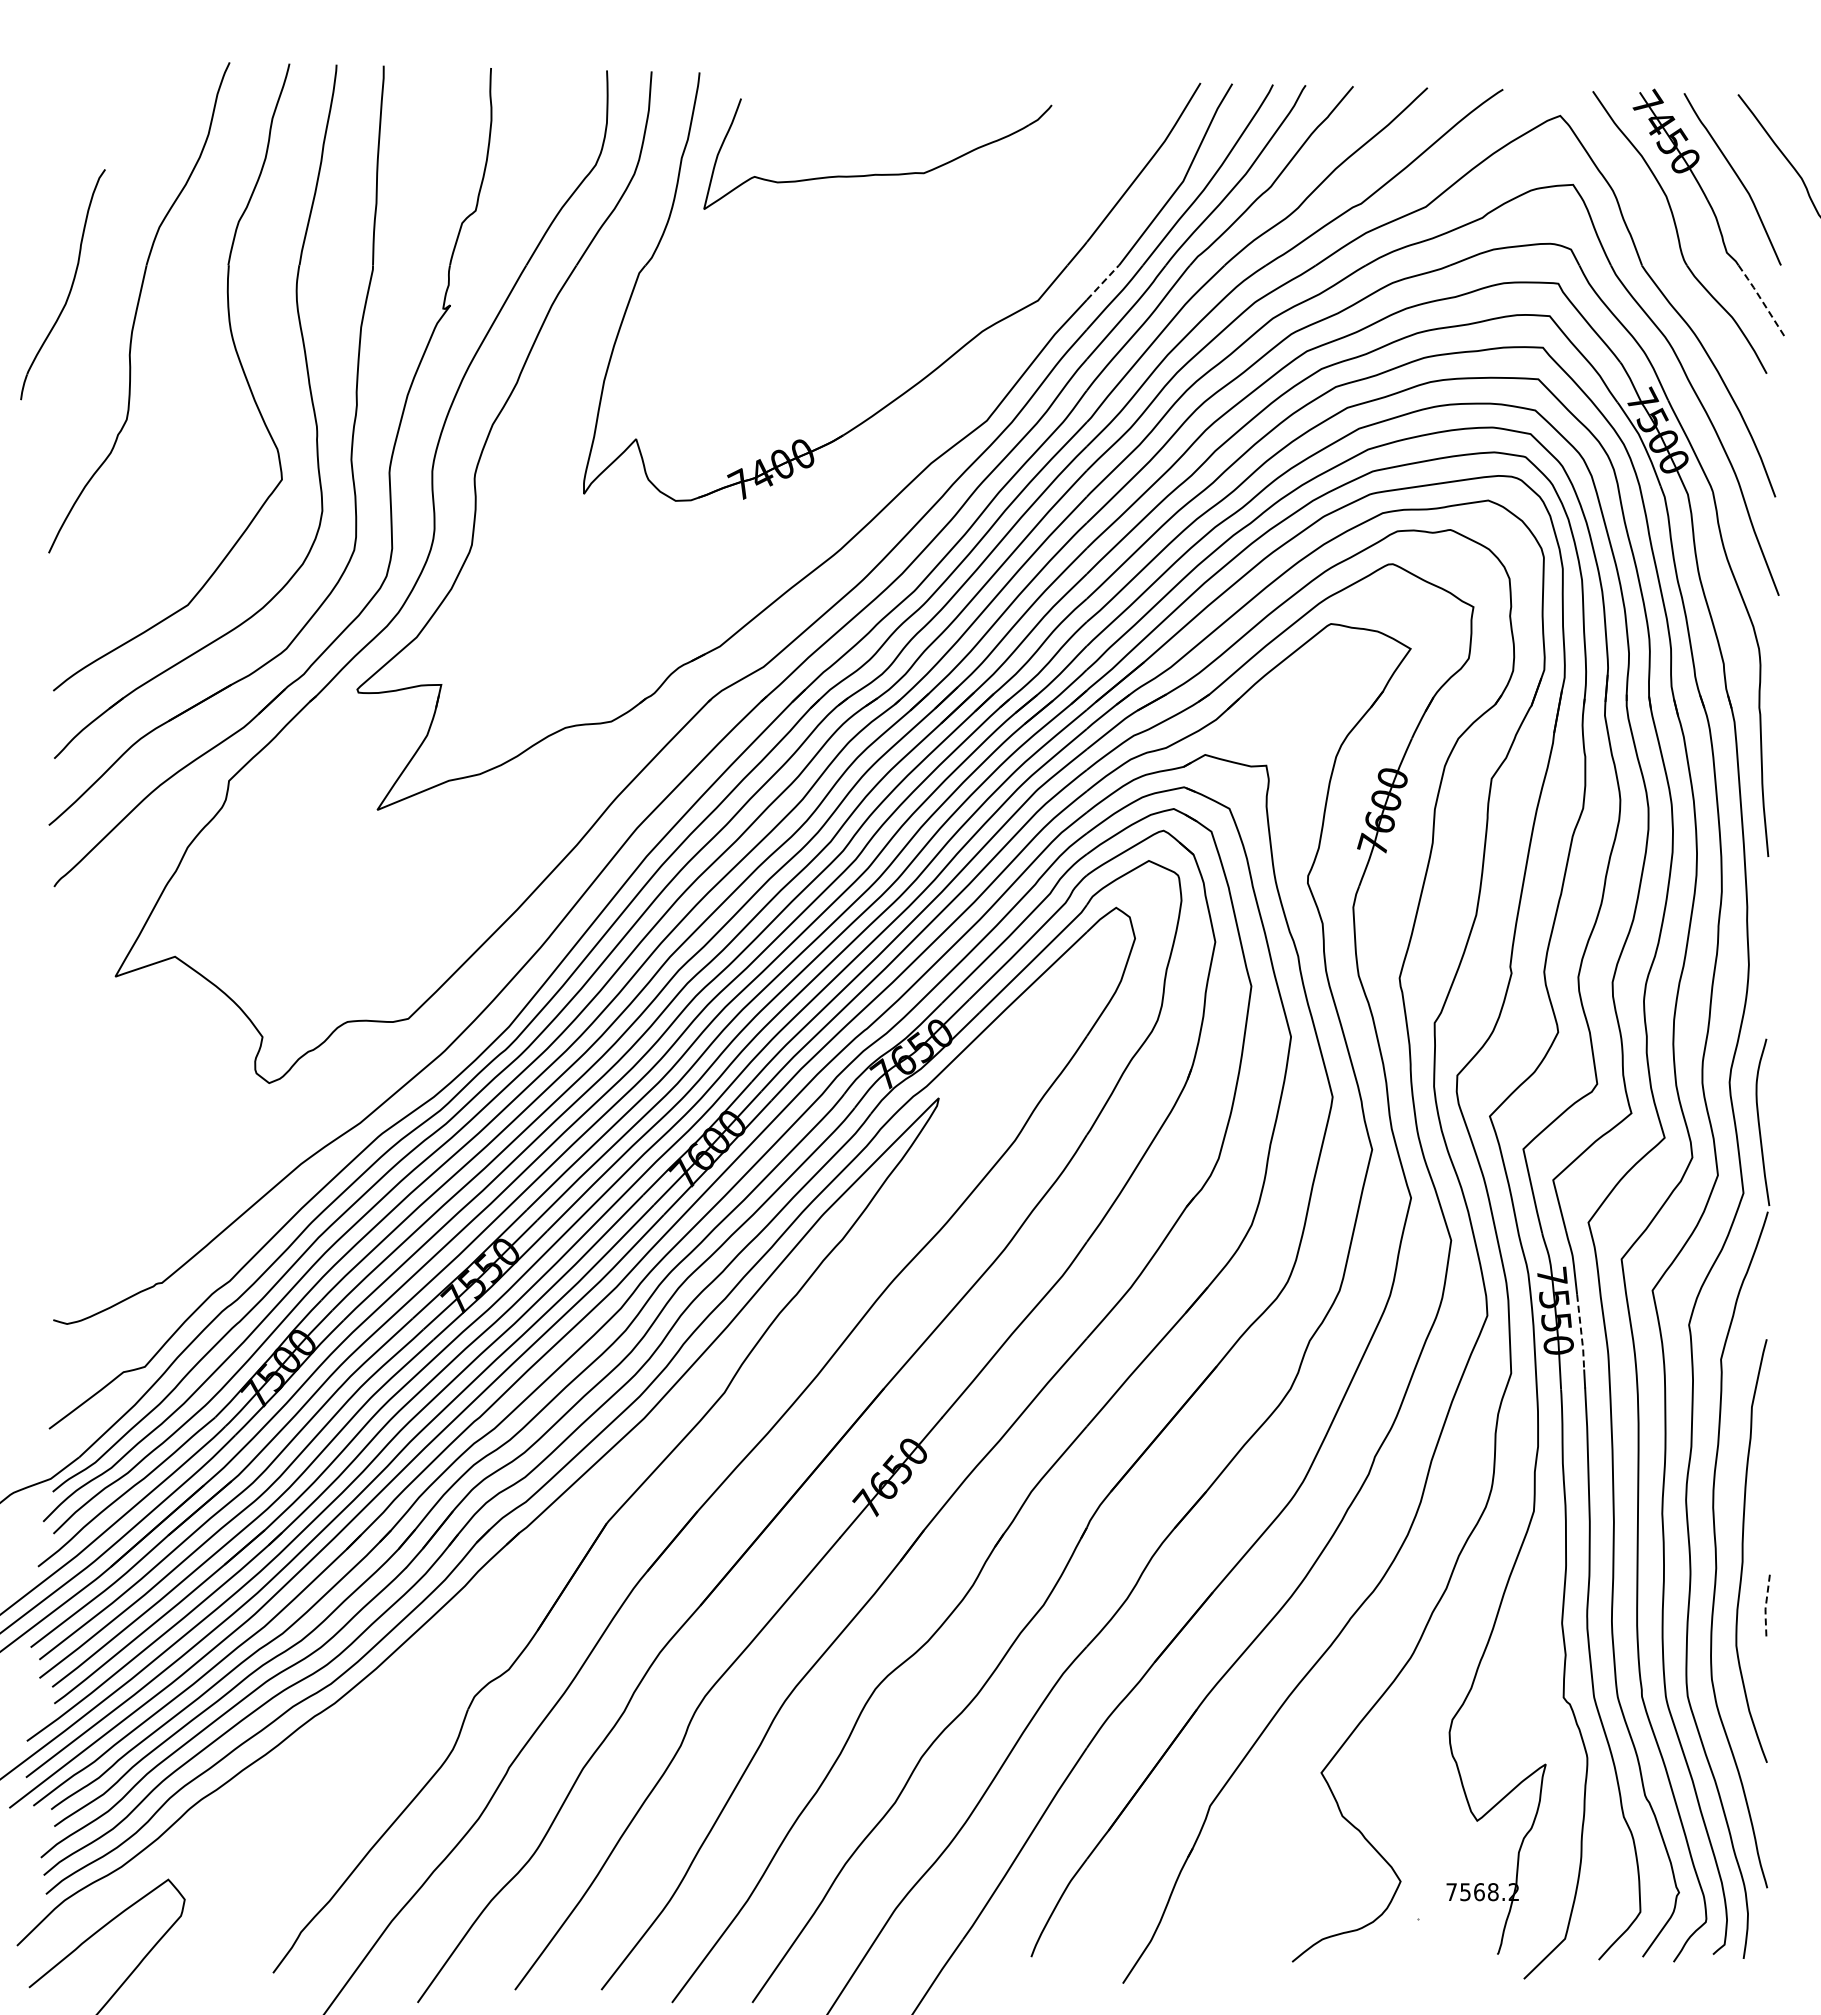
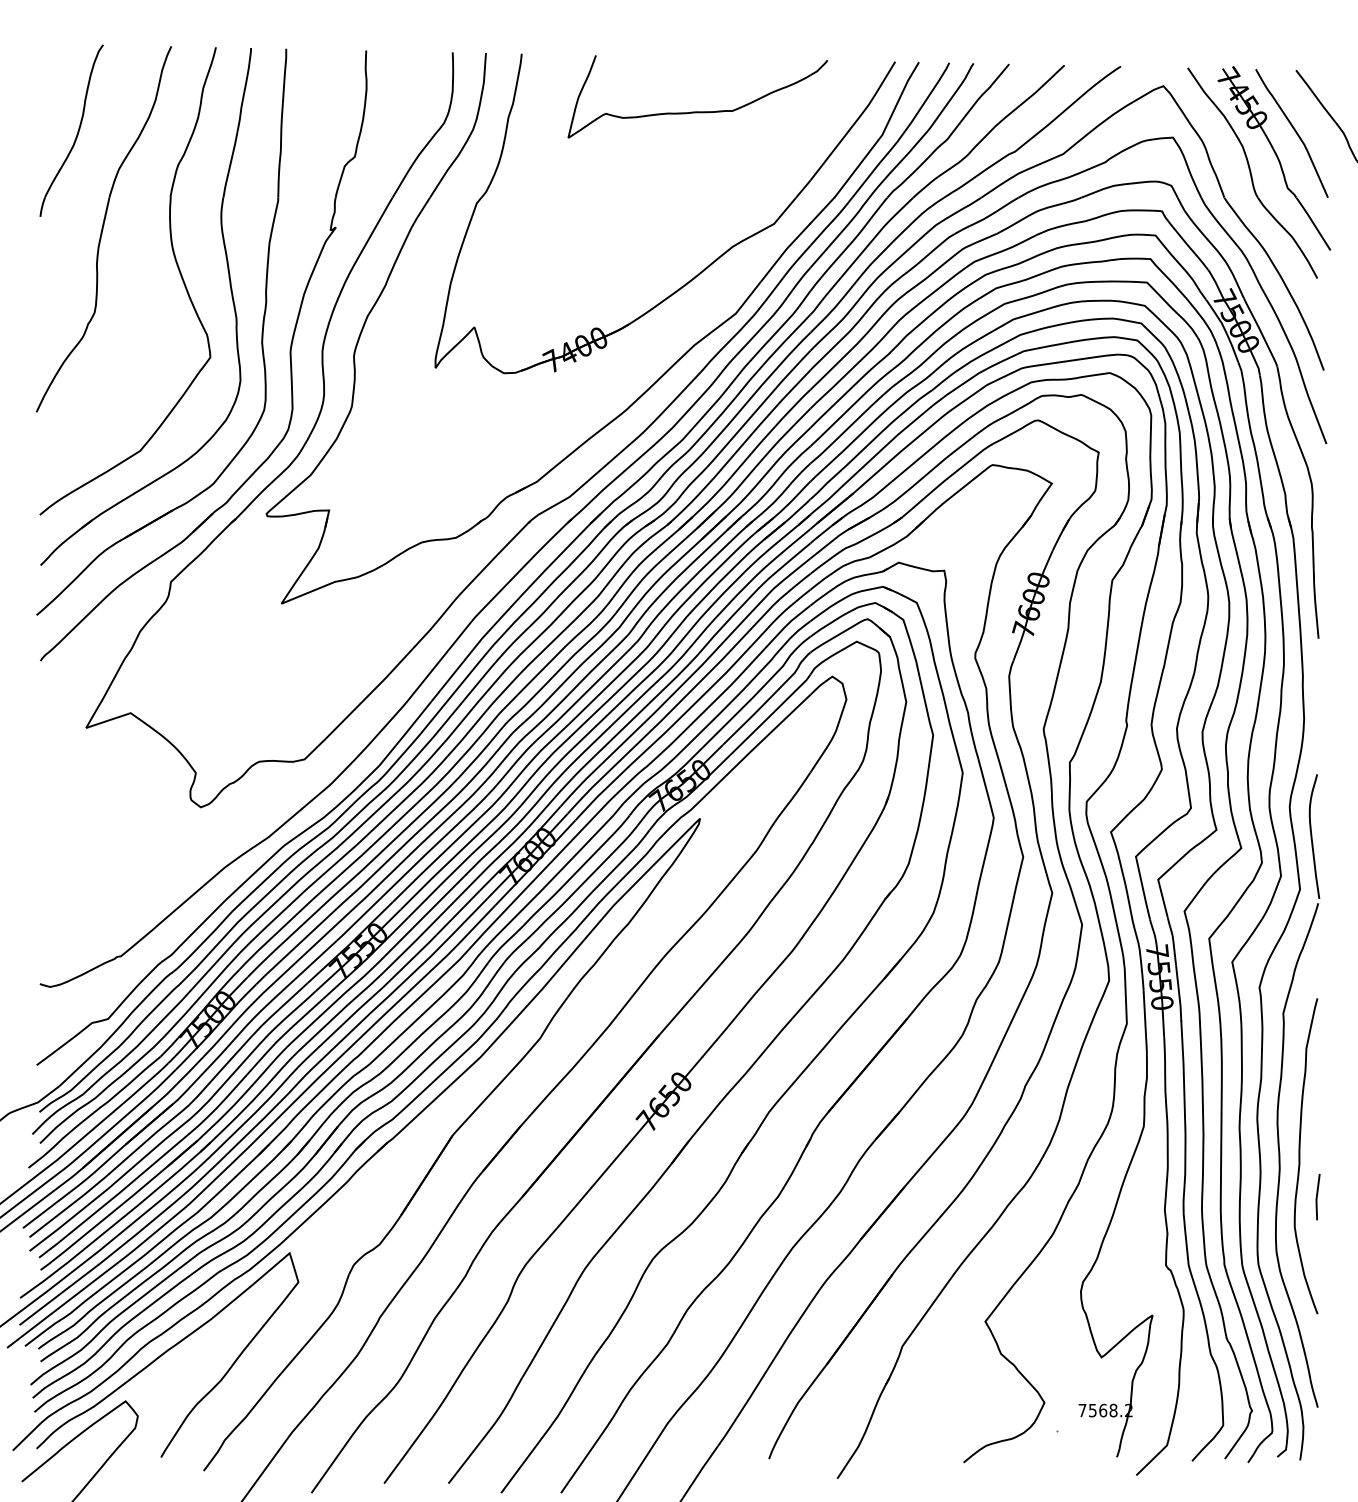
part: (877, 173) -> (697, 111), moved
line: (1102, 282) -> (822, 210), dashed -> solid
part: (70, 287) -> (77, 132), moved
line: (1761, 299) -> (1313, 223), dashed -> solid
line: (1581, 1332) -> (1179, 993), dashed -> solid
line: (1765, 1607) -> (1316, 1198), dashed -> solid
curve: (222, 1814) -> (166, 1352), added

